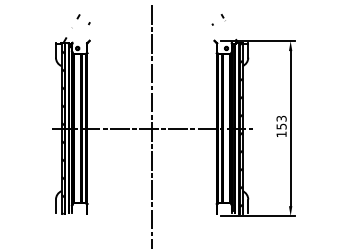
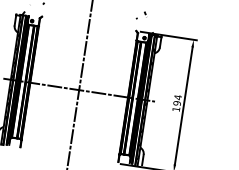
text: (281, 122) -> (177, 100), 153 -> 194

